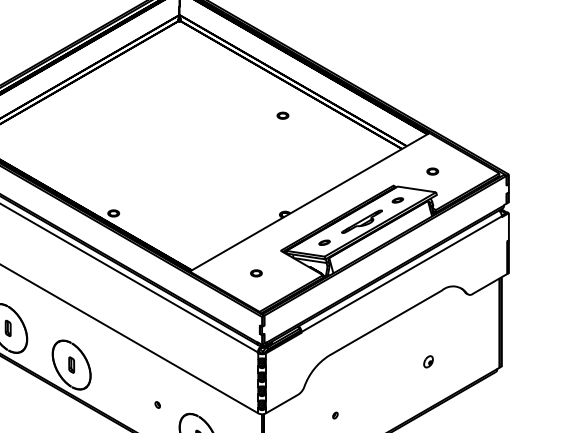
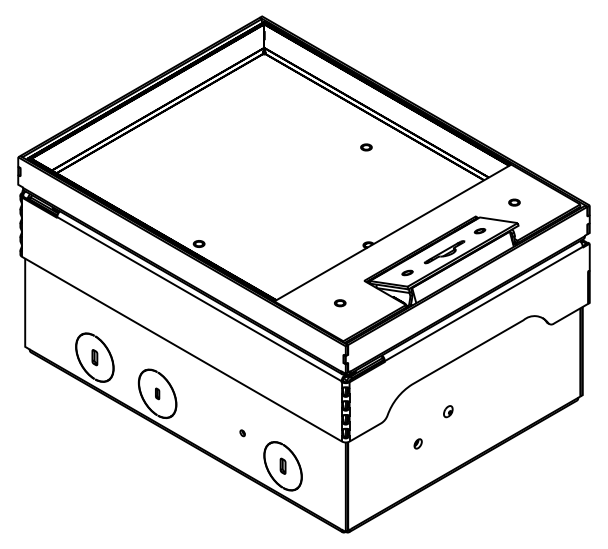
part: (428, 361) -> (448, 411), moved
part: (71, 364) -> (157, 393), size x0.7
part: (335, 415) -> (418, 443), size x1.6

